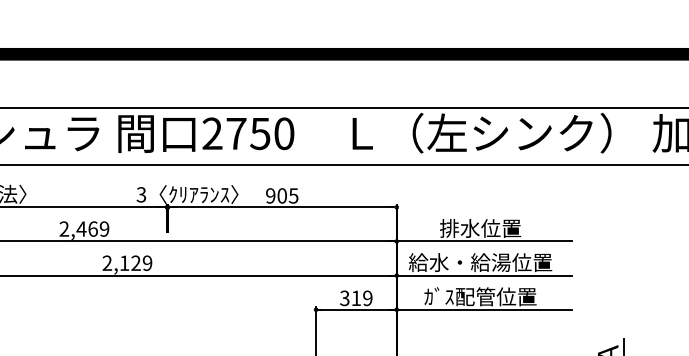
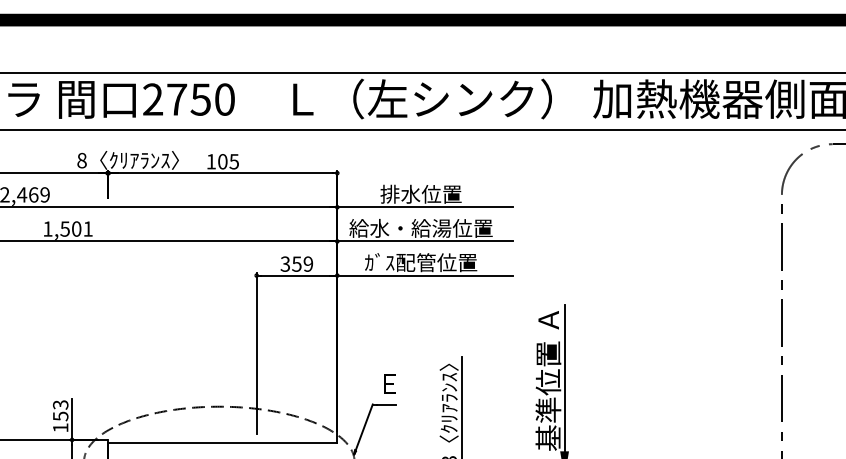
text: (140, 194) -> (81, 160), 3 -> 8
text: (269, 195) -> (210, 161), 905 -> 105
text: (126, 262) -> (67, 228), 2,129 -> 1,501
text: (355, 297) -> (296, 263), 319 -> 359

